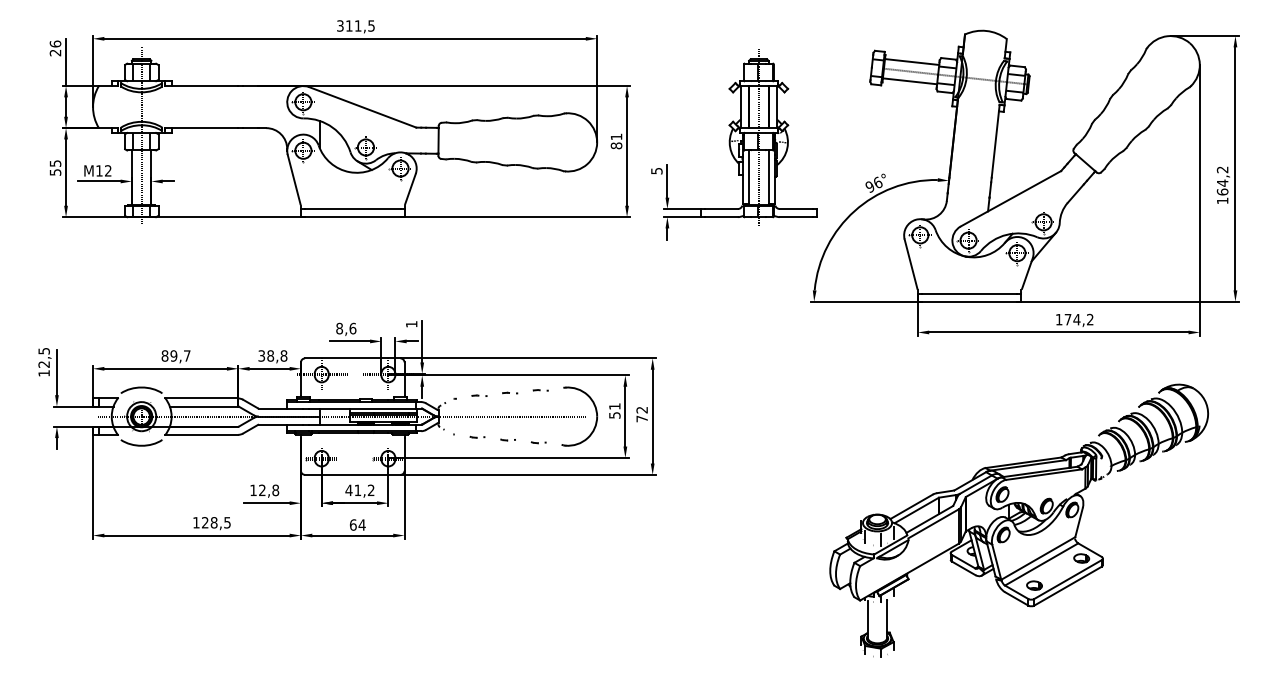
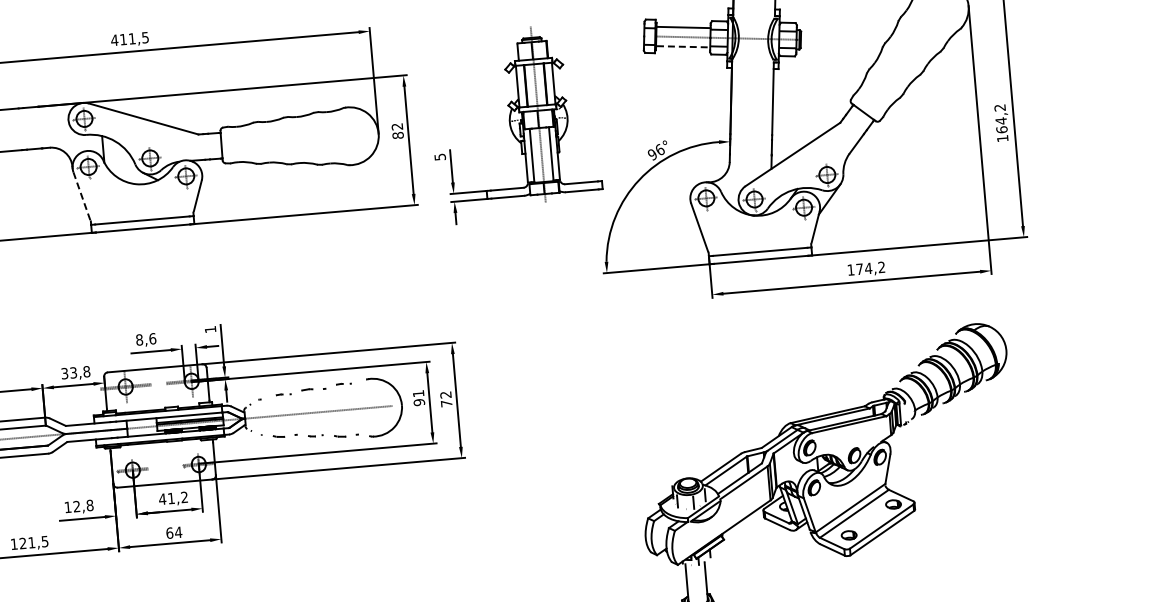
text: (340, 25) -> (114, 39), 311,5 -> 411,5
line: (910, 81) -> (683, 46), solid -> dashed
text: (615, 136) -> (396, 126), 81 -> 82
line: (294, 180) -> (82, 197), solid -> dashed
text: (270, 355) -> (73, 372), 38,8 -> 33,8
part: (510, 392) -> (314, 388), size x1.6
text: (614, 415) -> (419, 402), 51 -> 91
part: (477, 436) -> (285, 435), size x1.6
part: (538, 442) -> (346, 435), size x1.6
text: (213, 522) -> (31, 542), 128,5 -> 121,5

